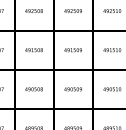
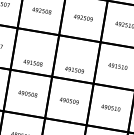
text: (33, 50) -> (32, 63), moved
text: (72, 50) -> (73, 70), moved

